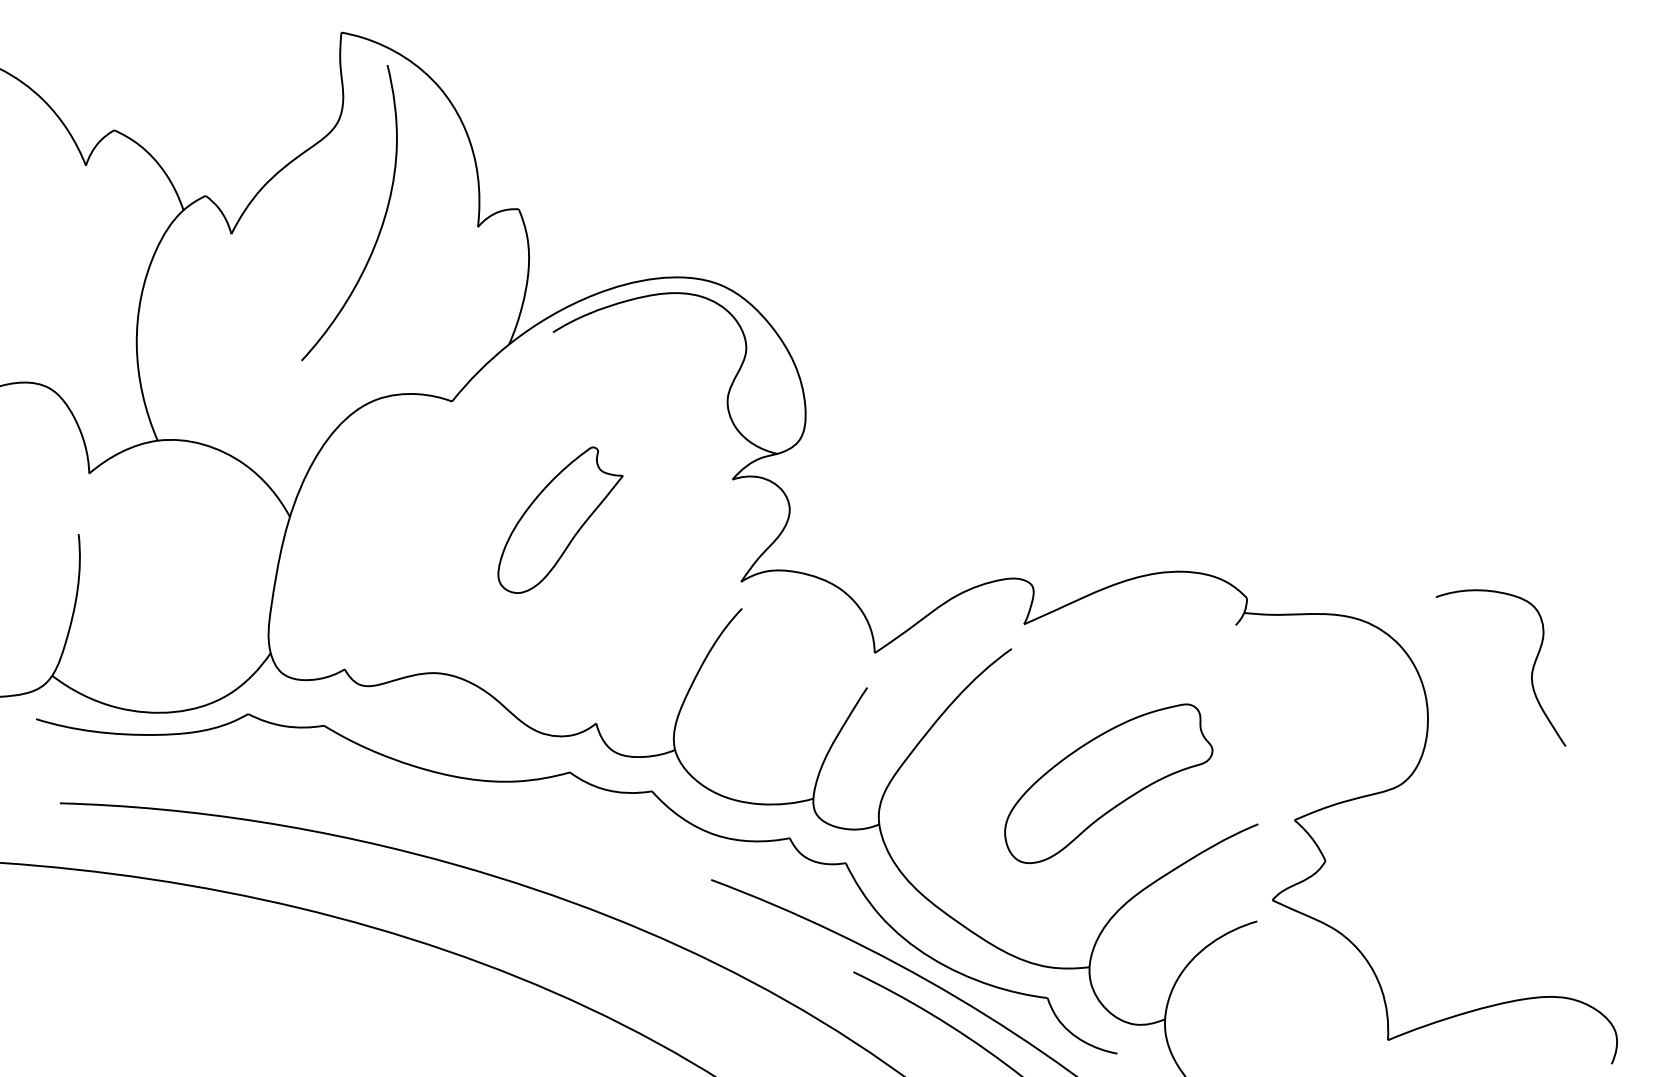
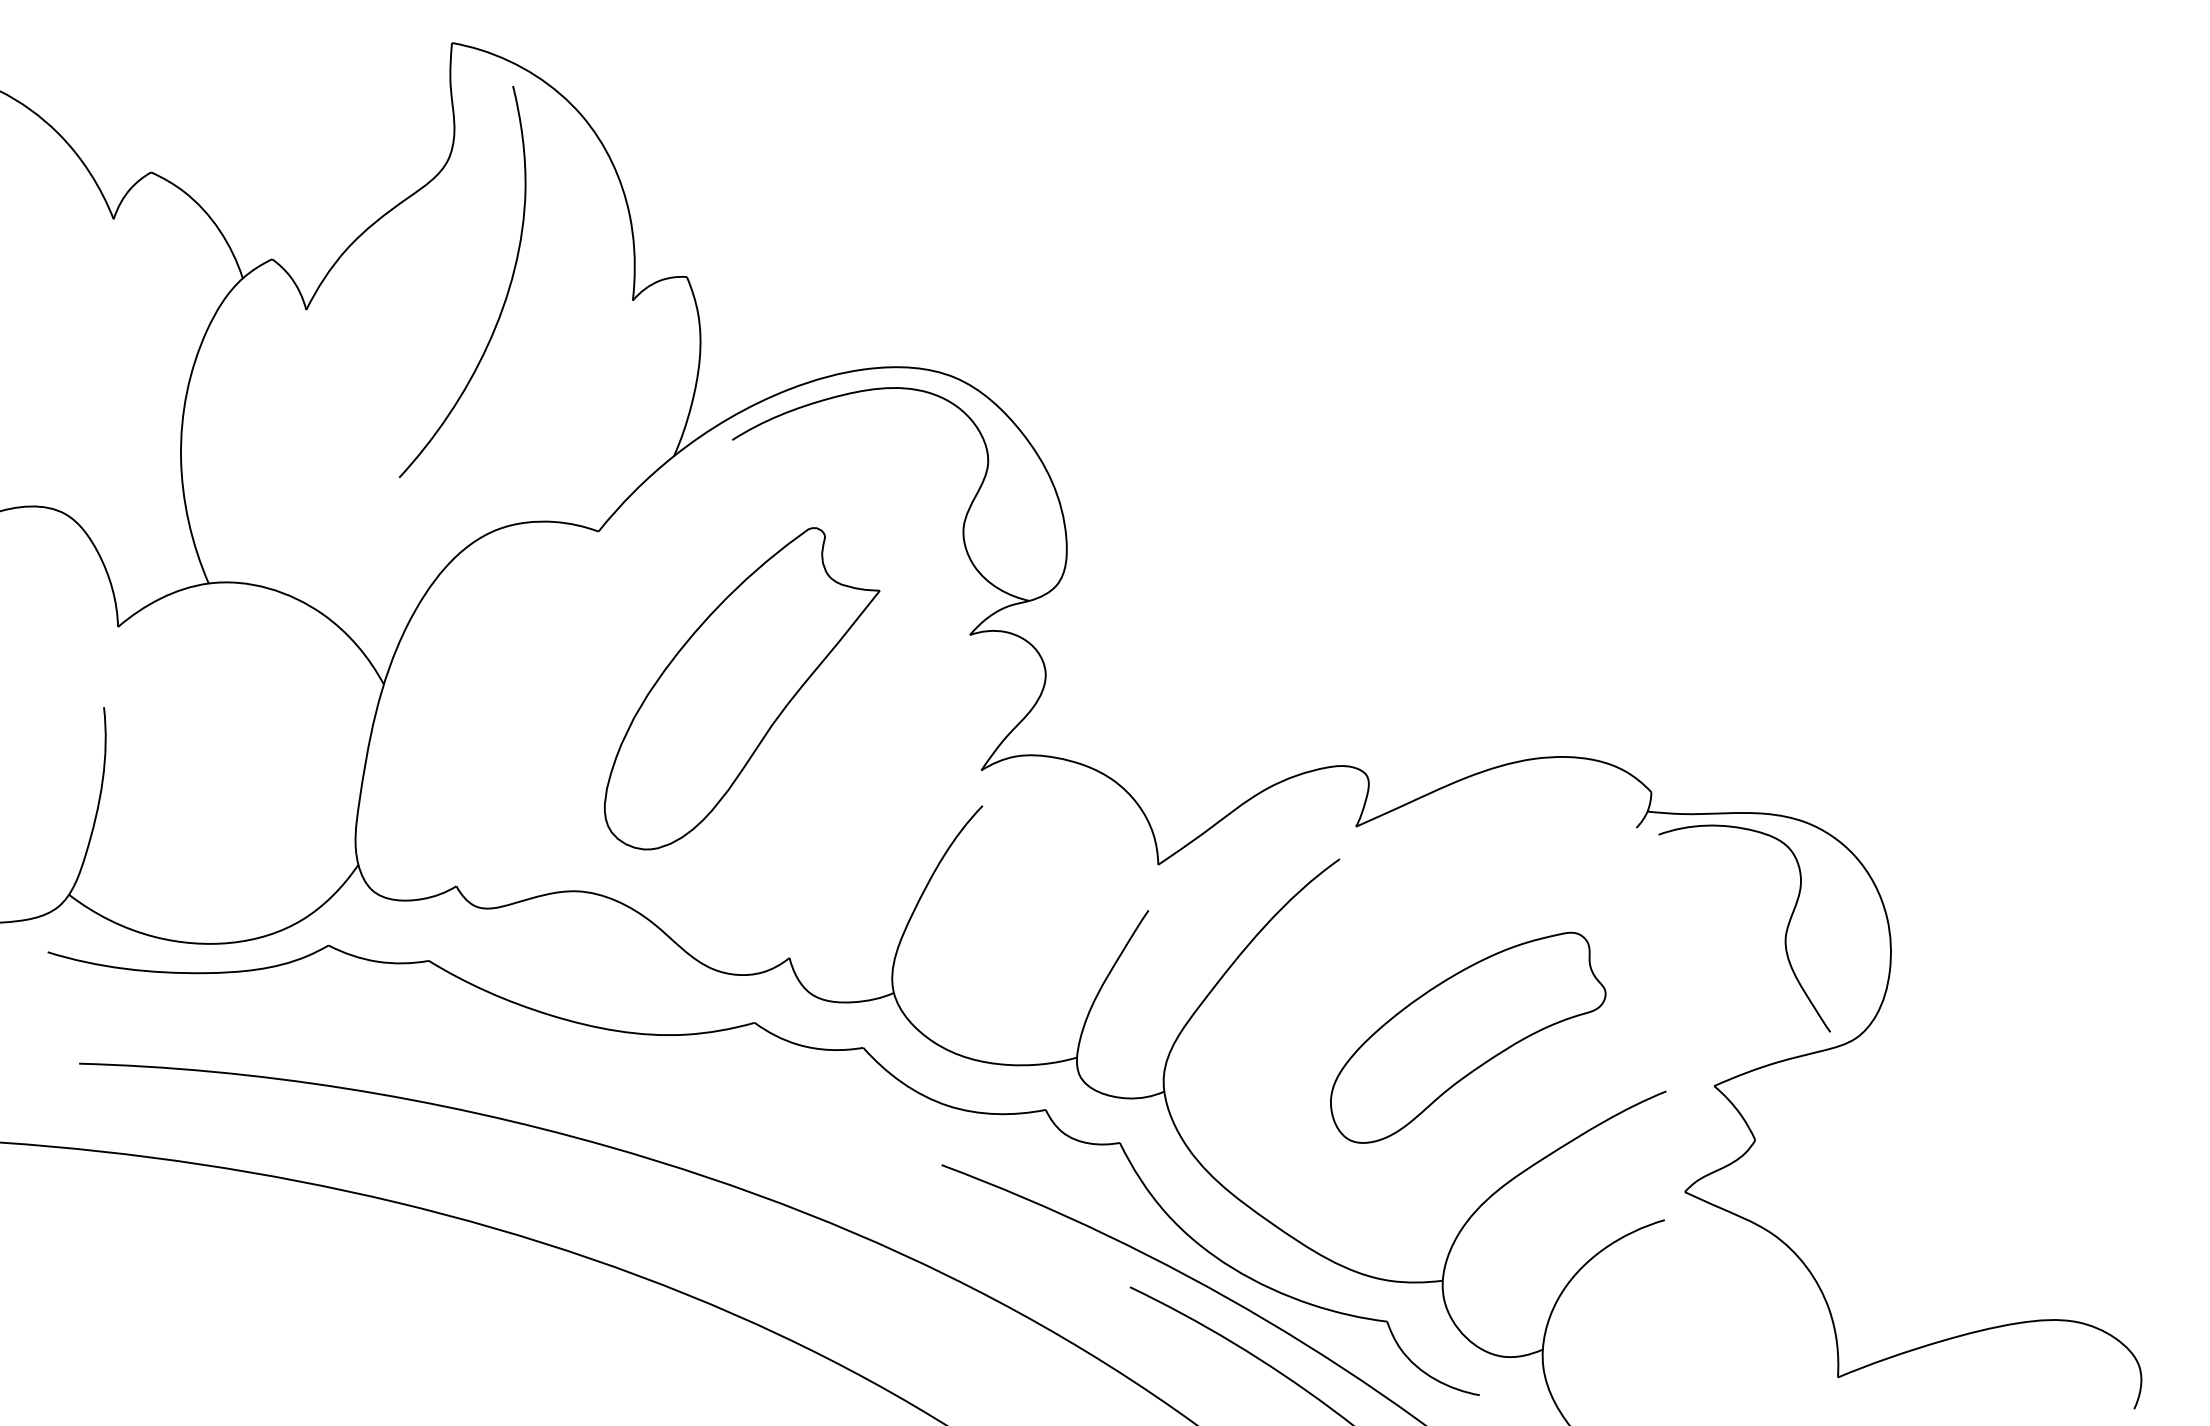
part: (560, 520) -> (742, 688), size x1.67
curve: (1531, 674) -> (1784, 937), moved

